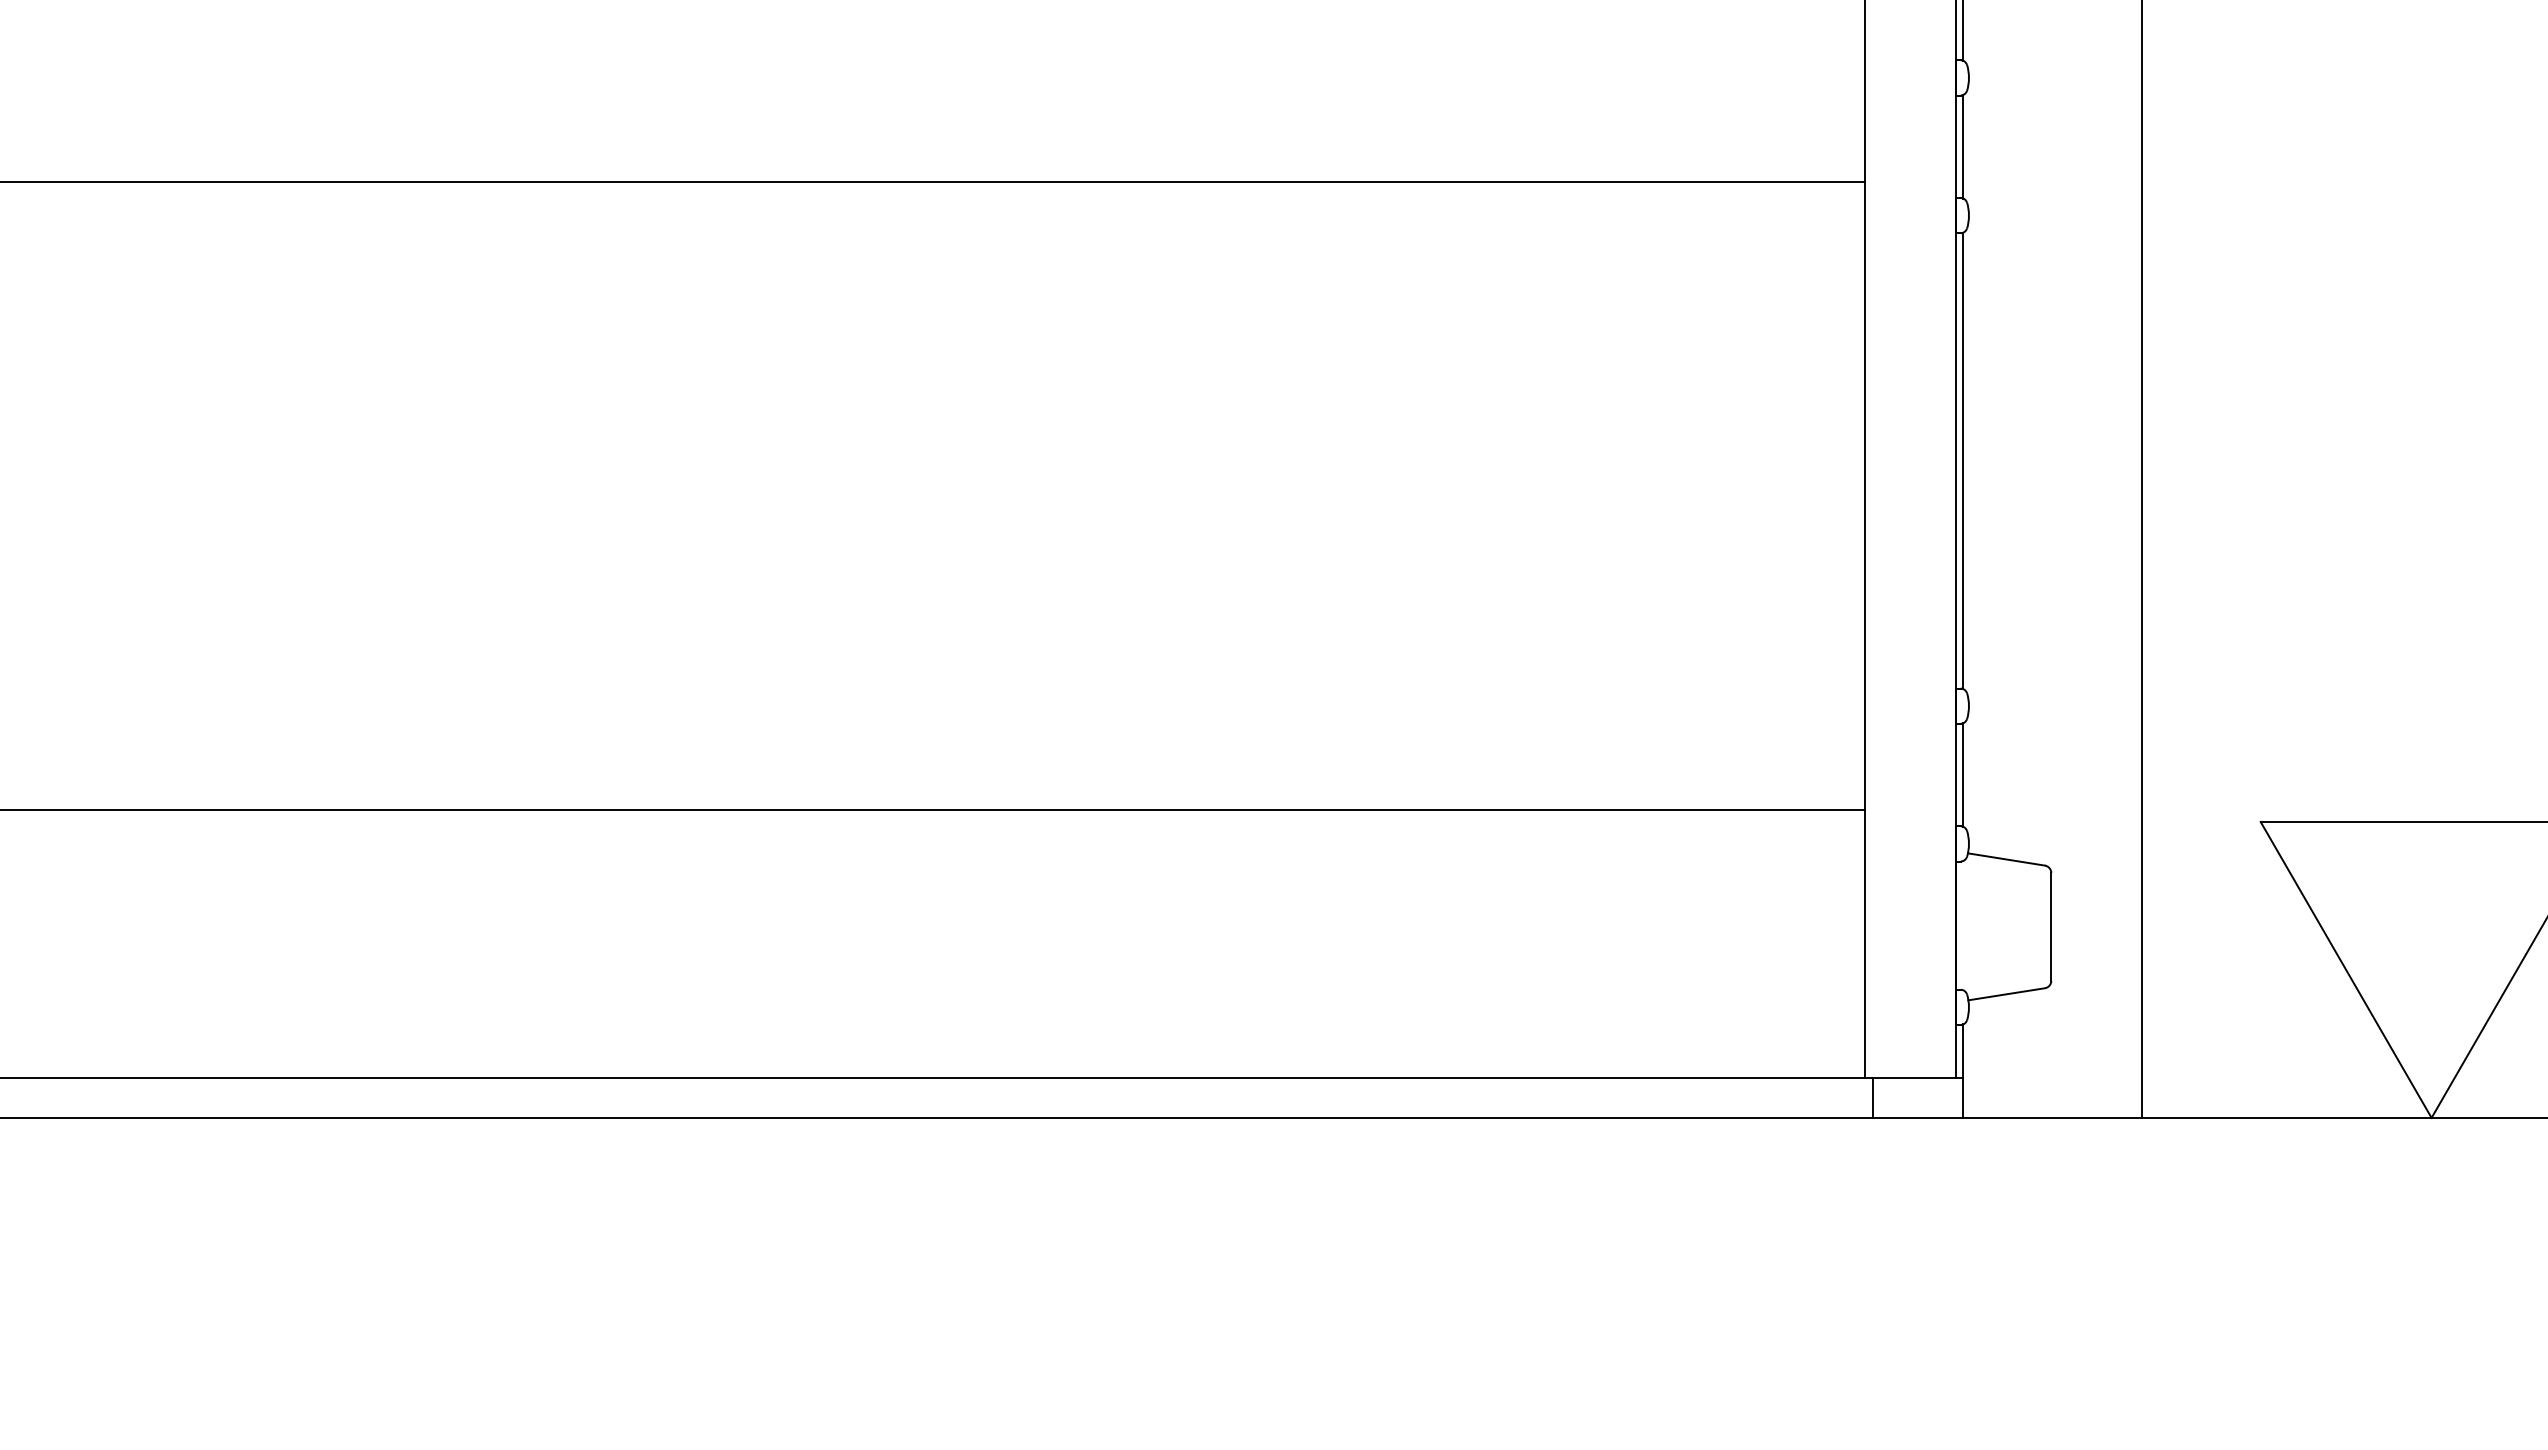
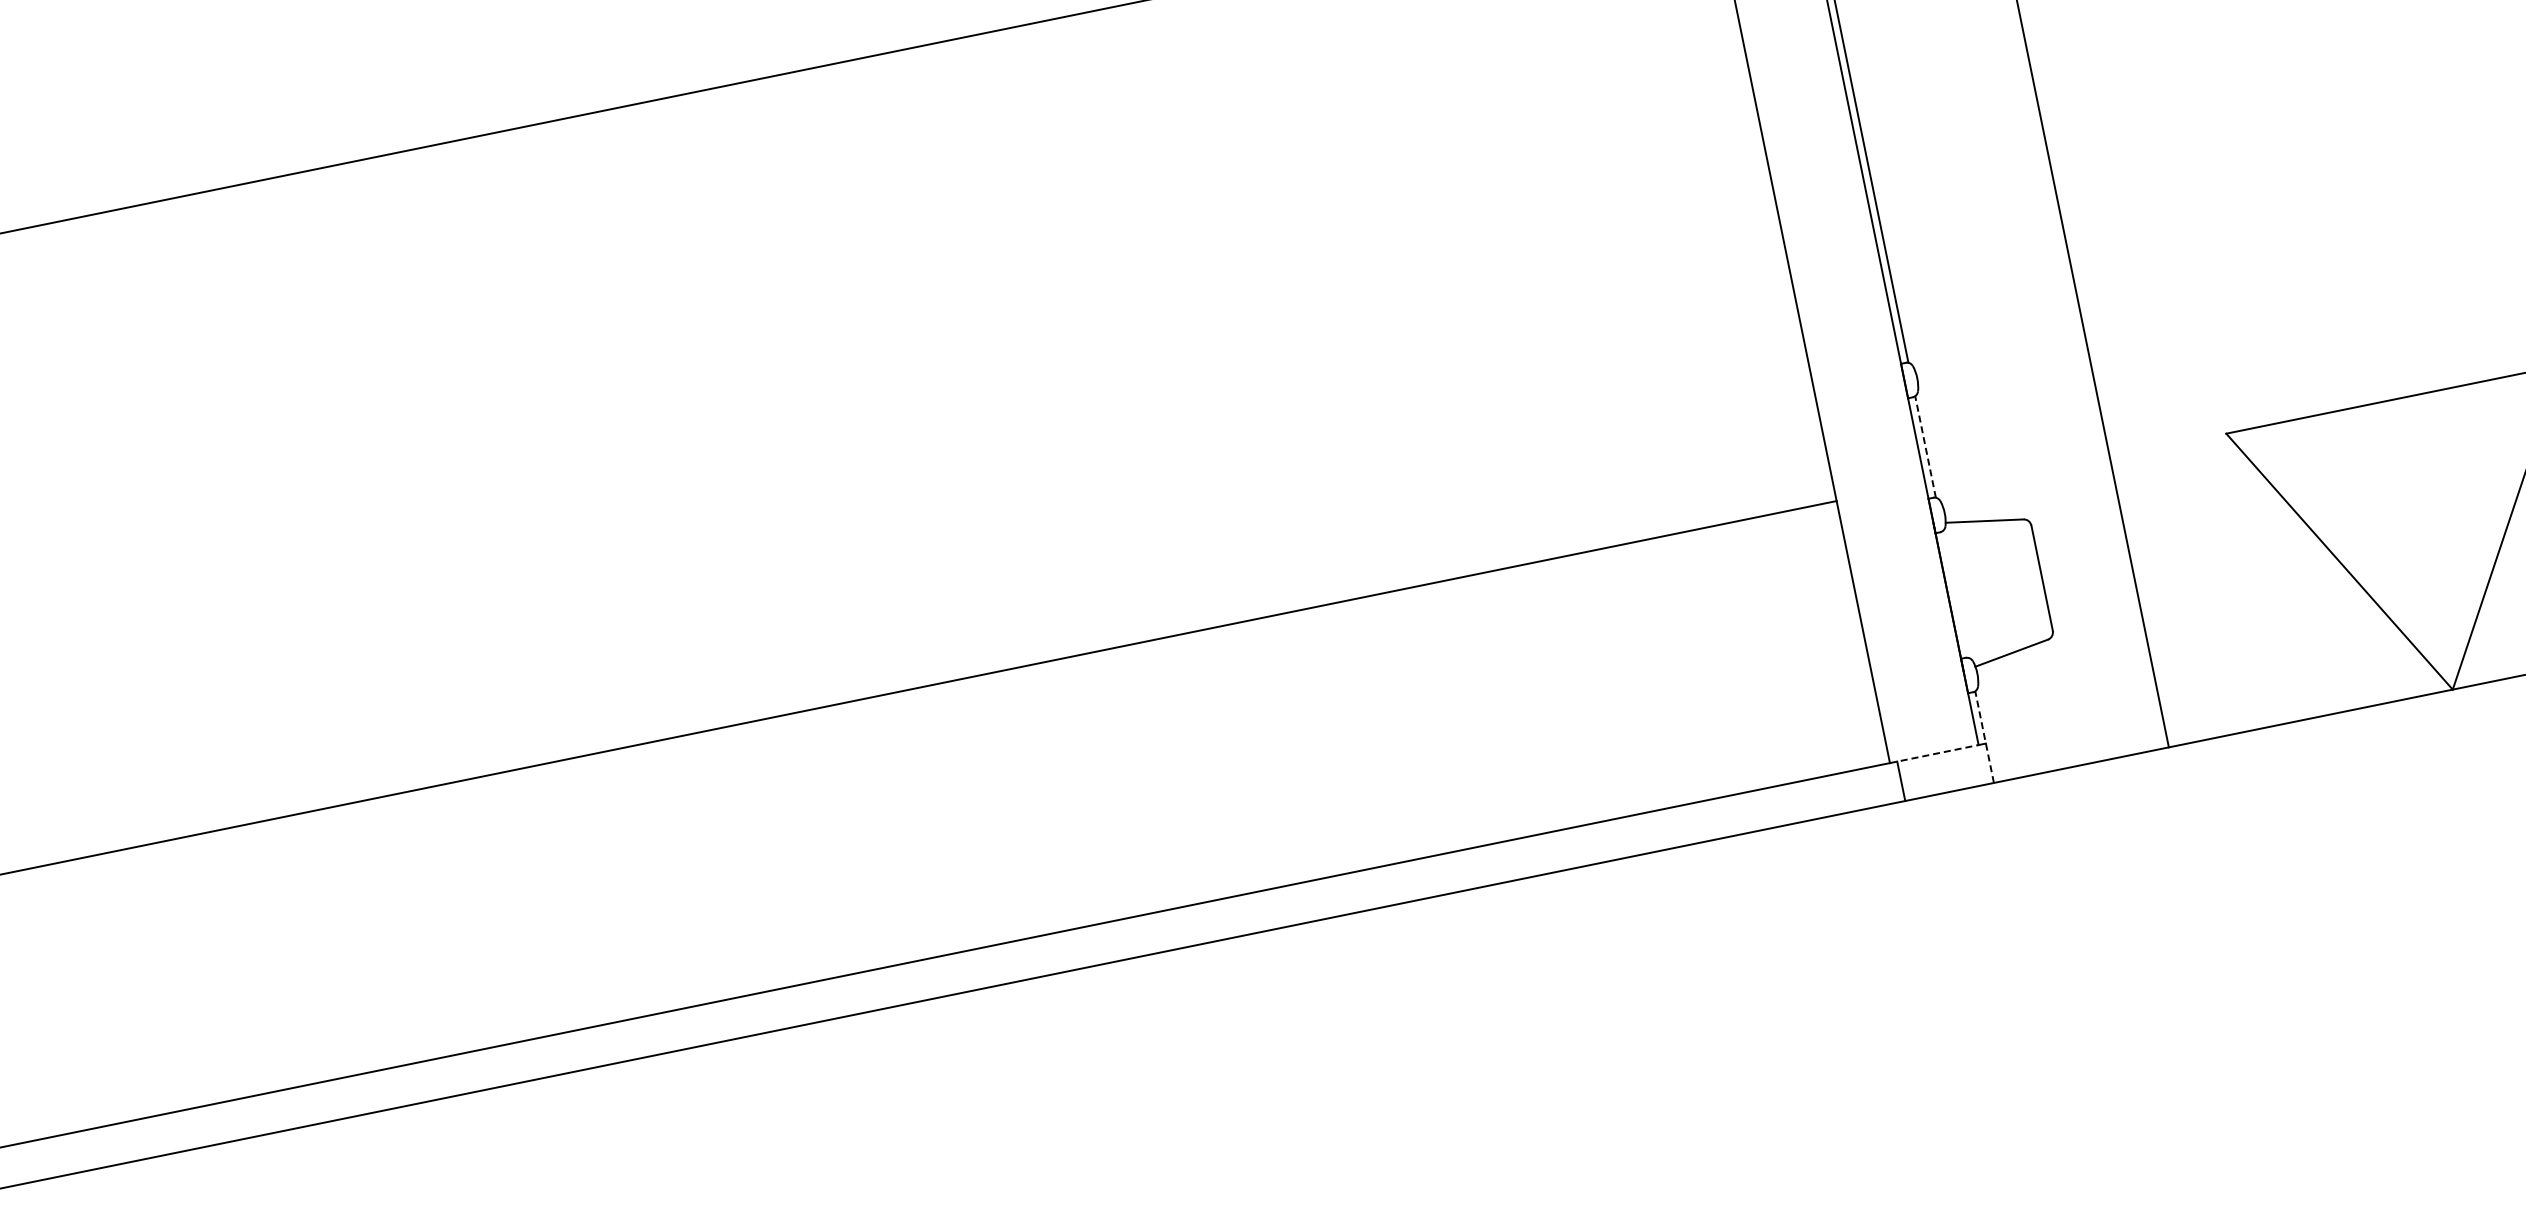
line: (1963, 775) -> (1925, 447), solid -> dashed
line: (1963, 1071) -> (1984, 737), solid -> dashed
line: (1911, 1077) -> (1935, 753), solid -> dashed

